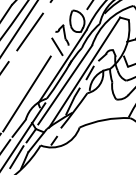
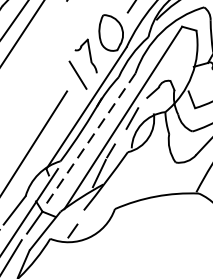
line: (29, 31) -> (31, 49), removed
line: (65, 85) -> (91, 139), solid -> dashed

